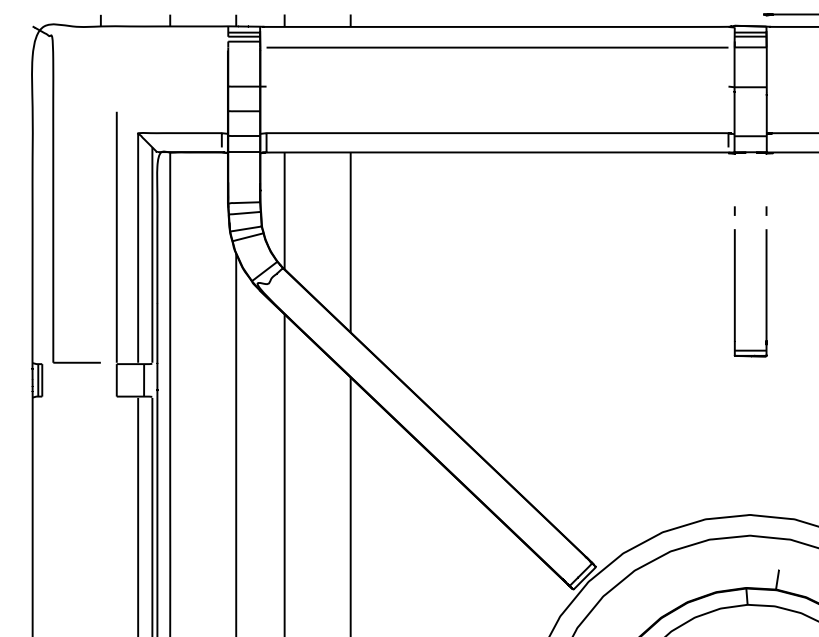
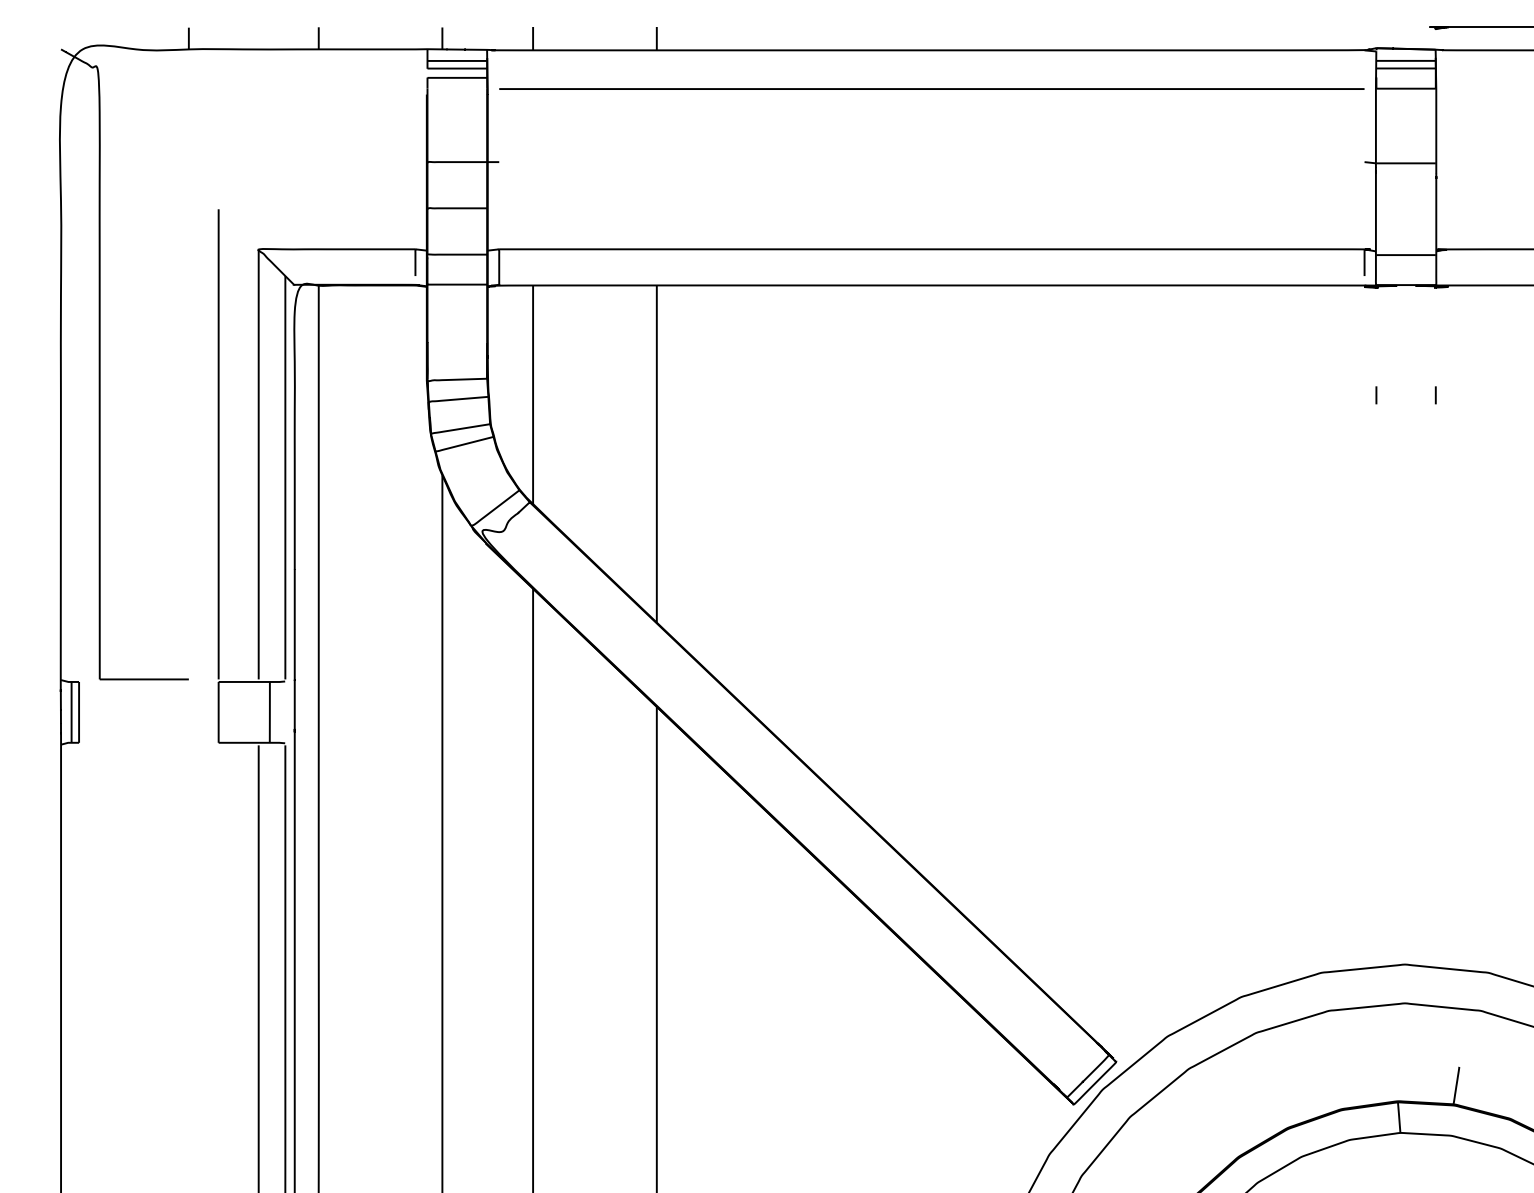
part: (735, 293) -> (1377, 549), removed

